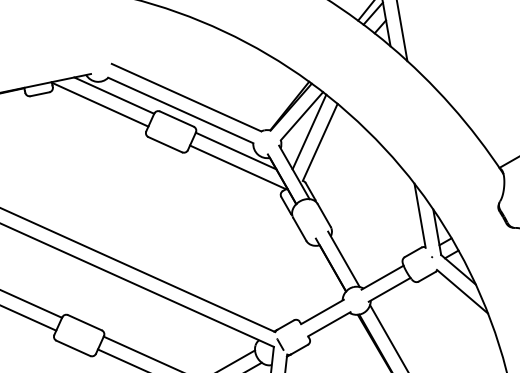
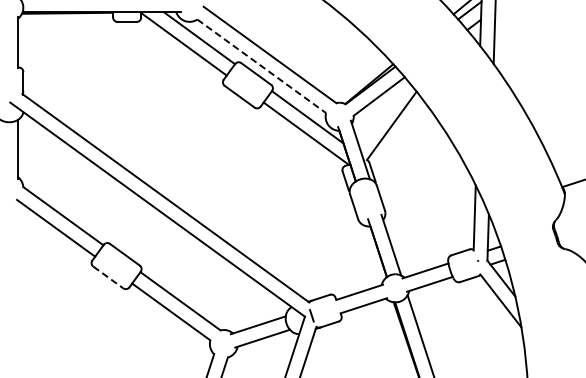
line: (180, 110) -> (261, 66), solid -> dashed
line: (309, 131) -> (383, 113), removed
line: (73, 348) -> (108, 277), solid -> dashed

